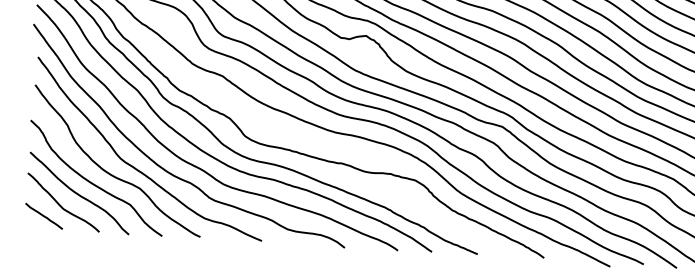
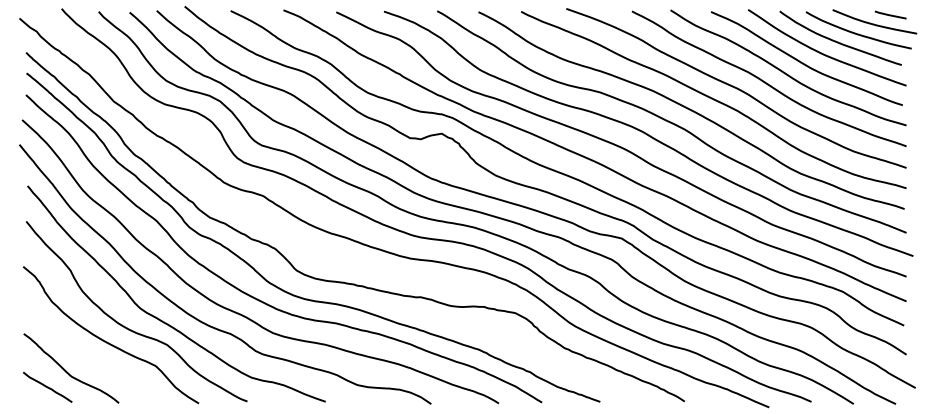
curve: (79, 194) -> (90, 356), removed

